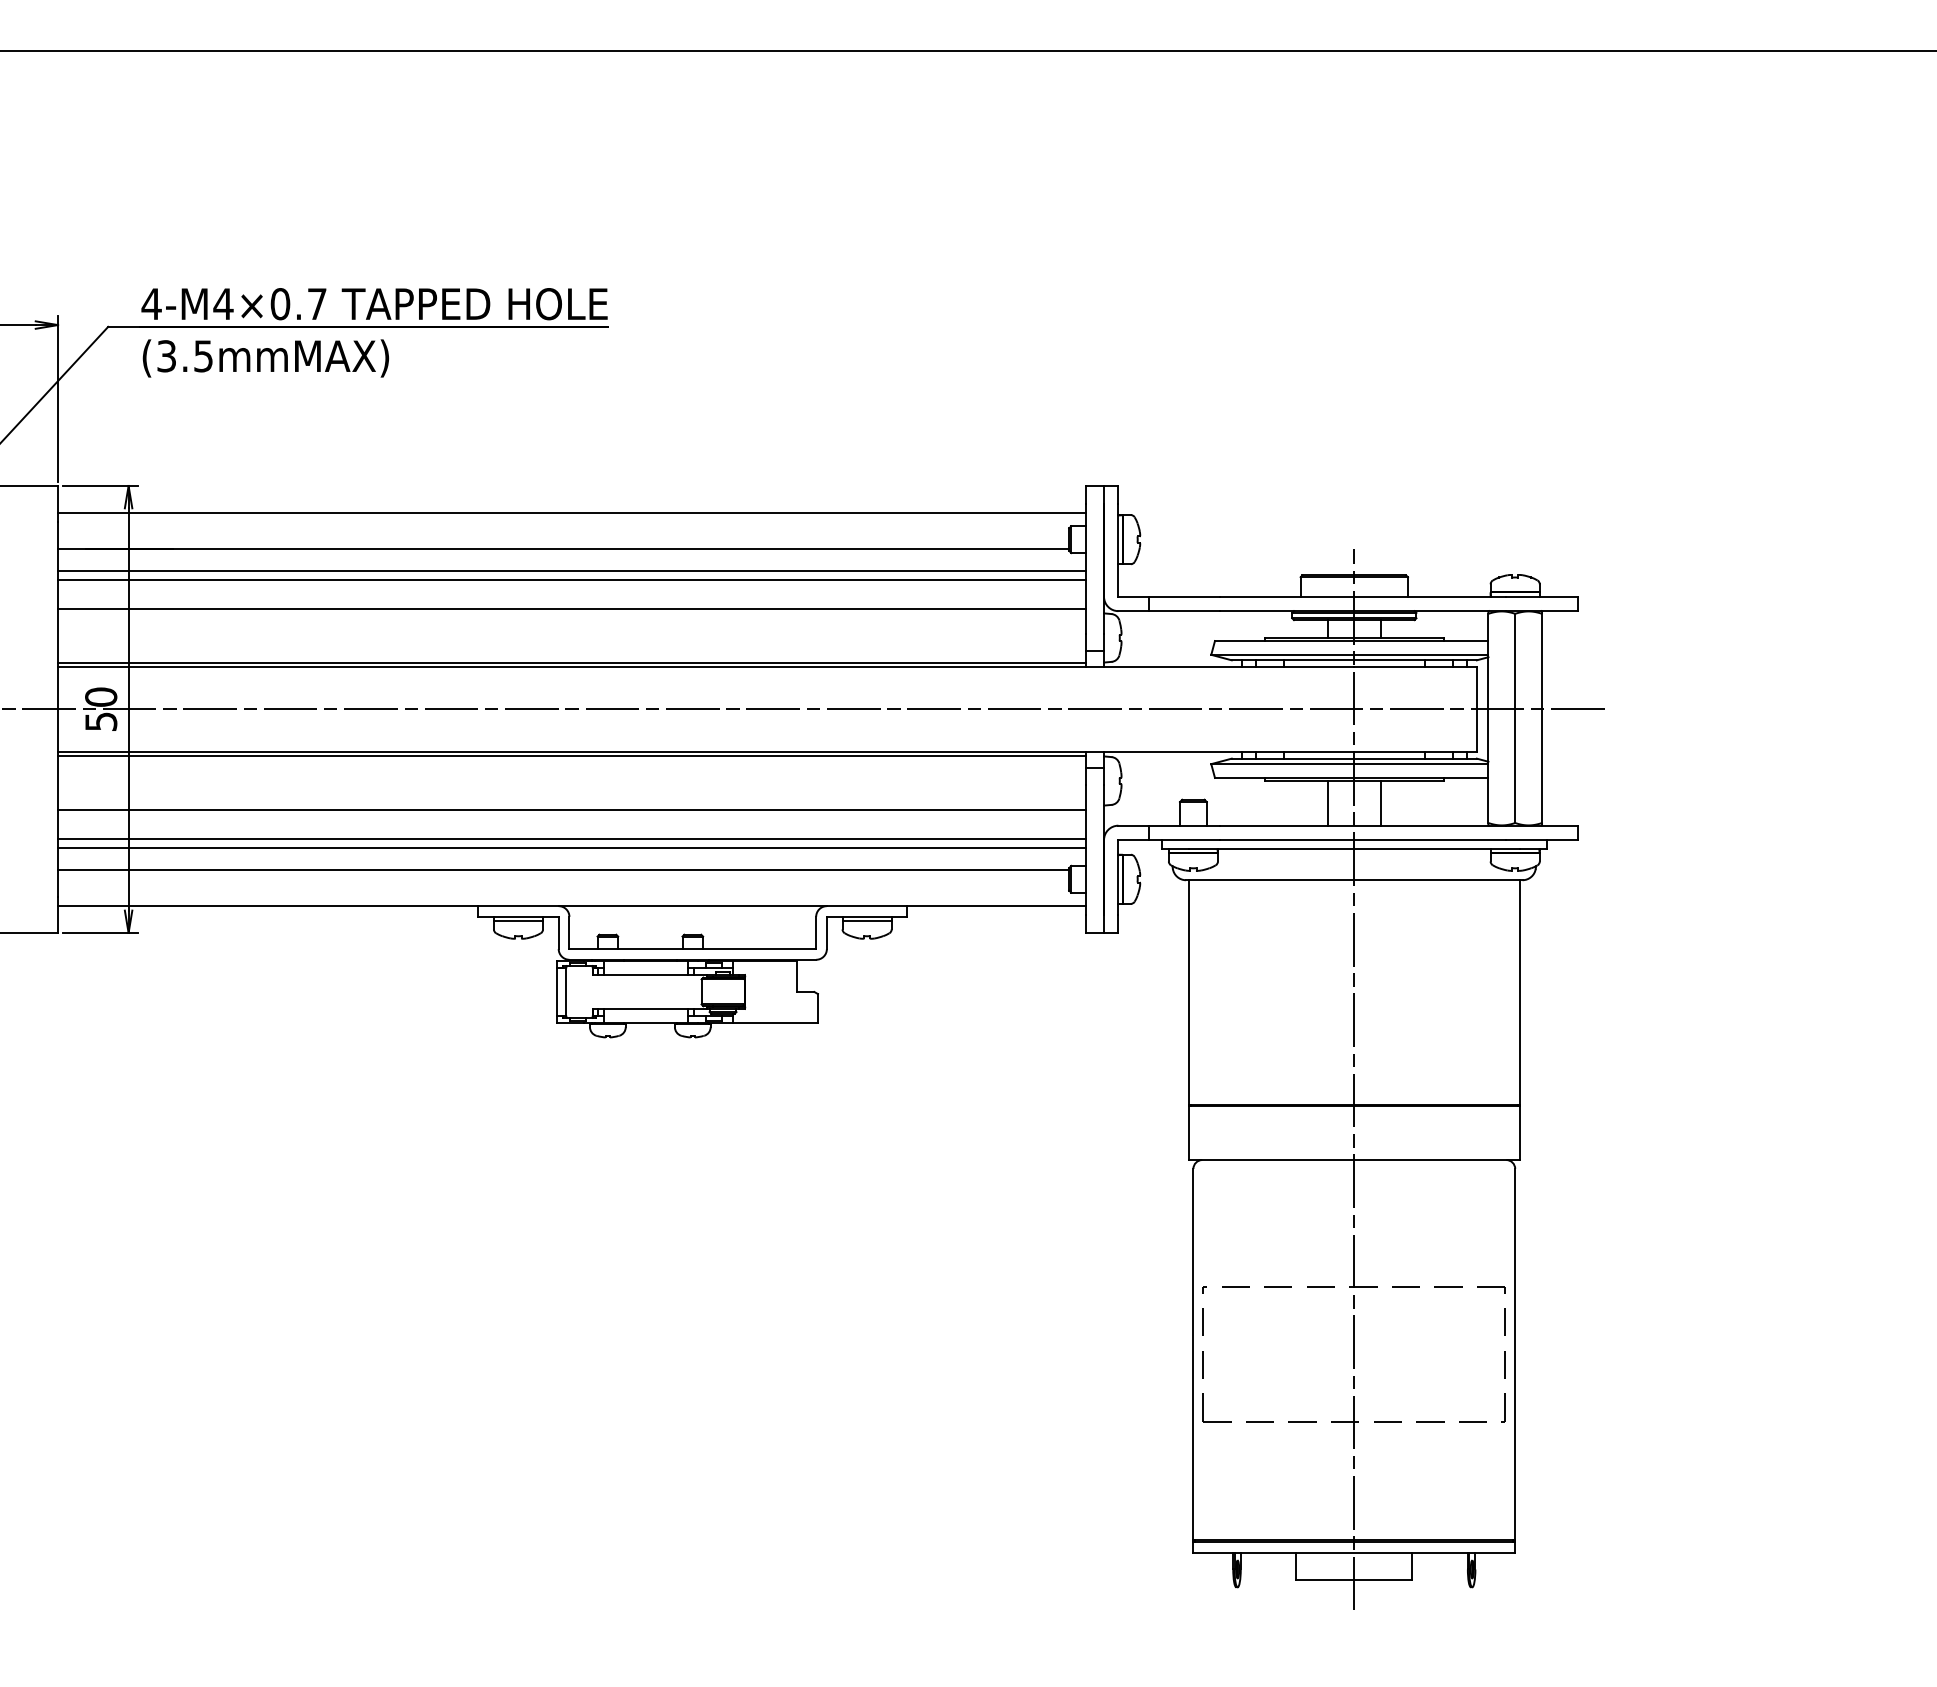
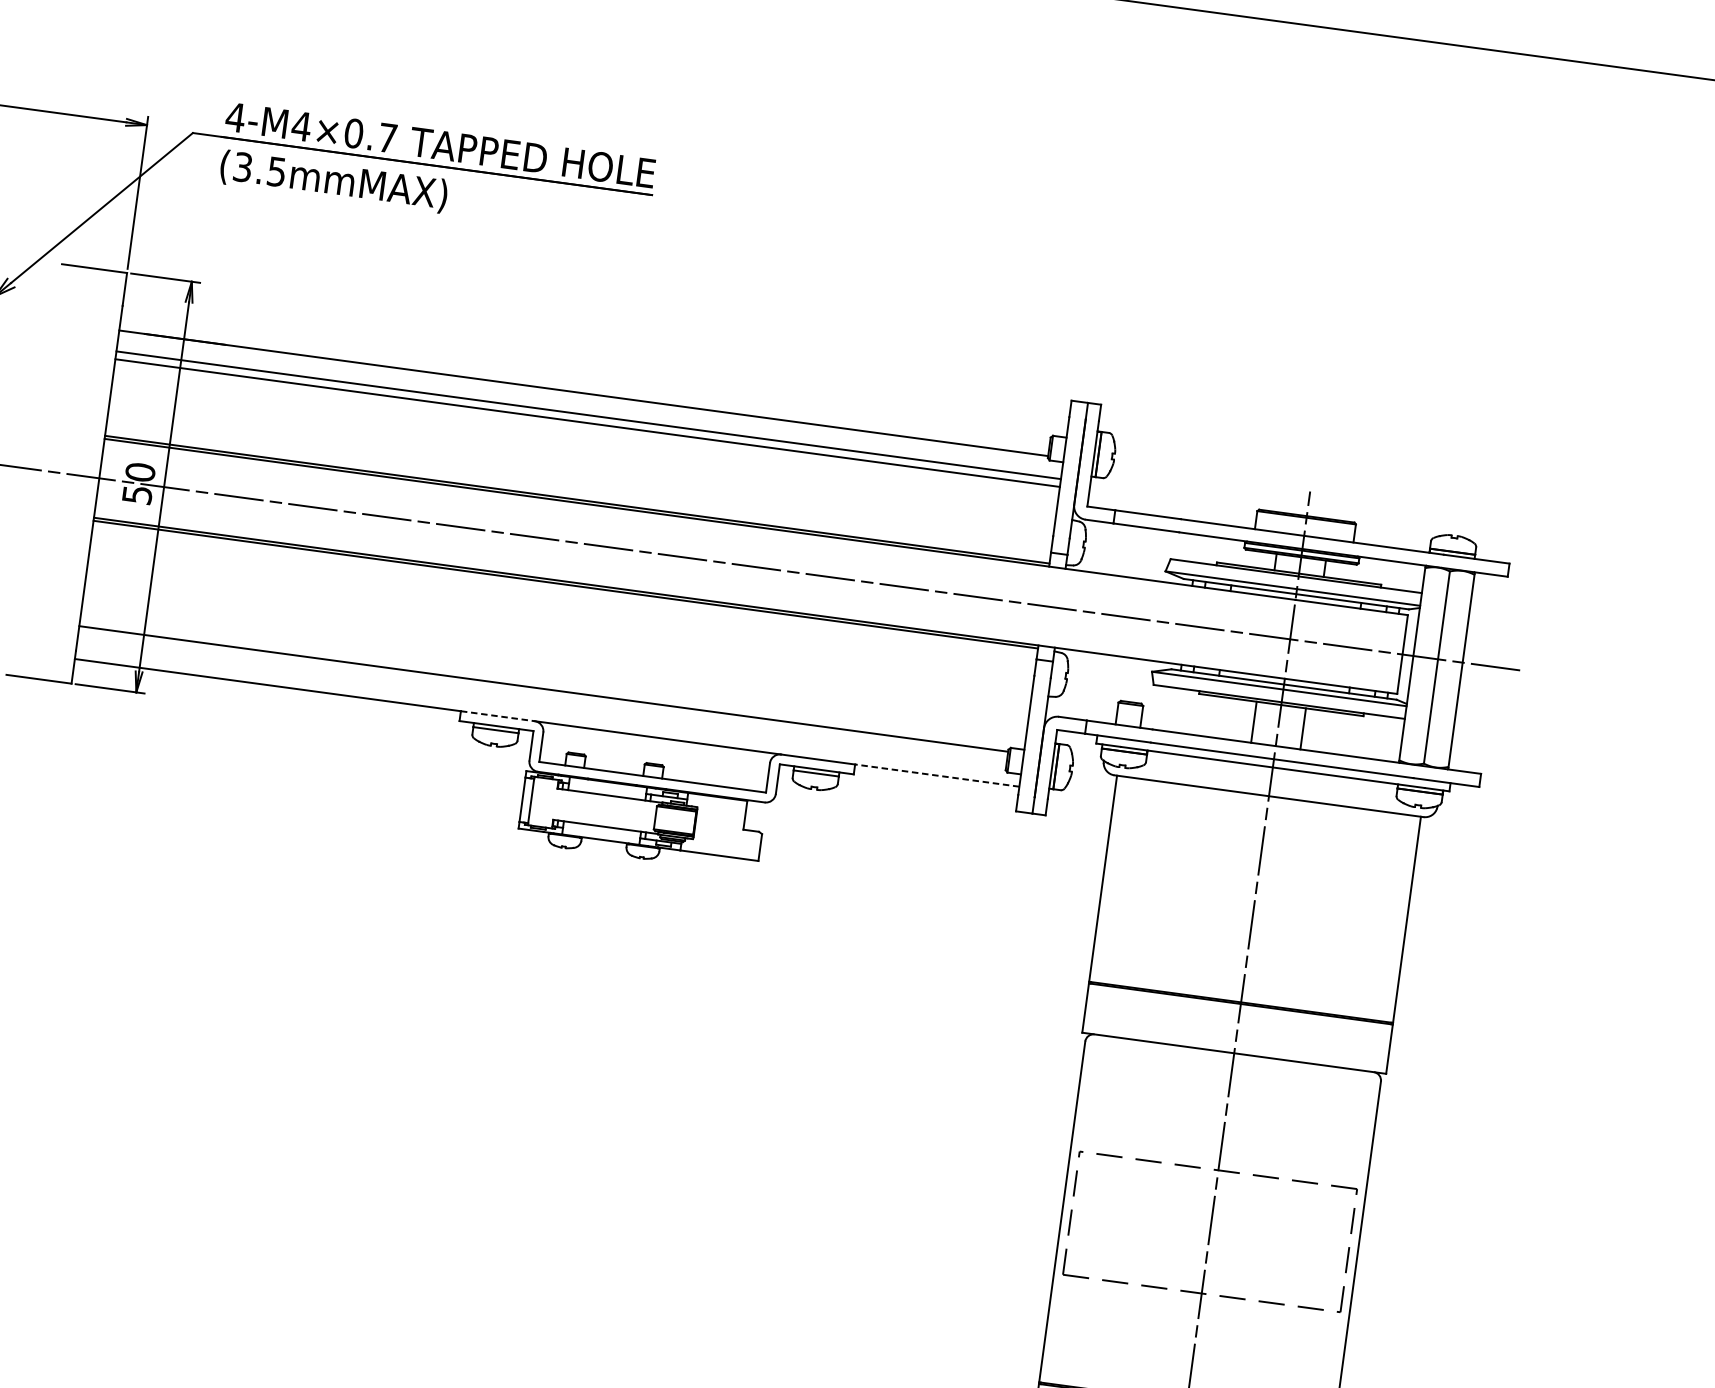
line: (572, 512) -> (596, 361), removed
line: (572, 609) -> (584, 450), removed
line: (572, 809) -> (559, 634), removed
line: (572, 839) -> (555, 661), removed
line: (572, 847) -> (554, 669), removed
line: (518, 906) -> (497, 716), solid -> dashed
line: (996, 906) -> (936, 775), solid -> dashed

